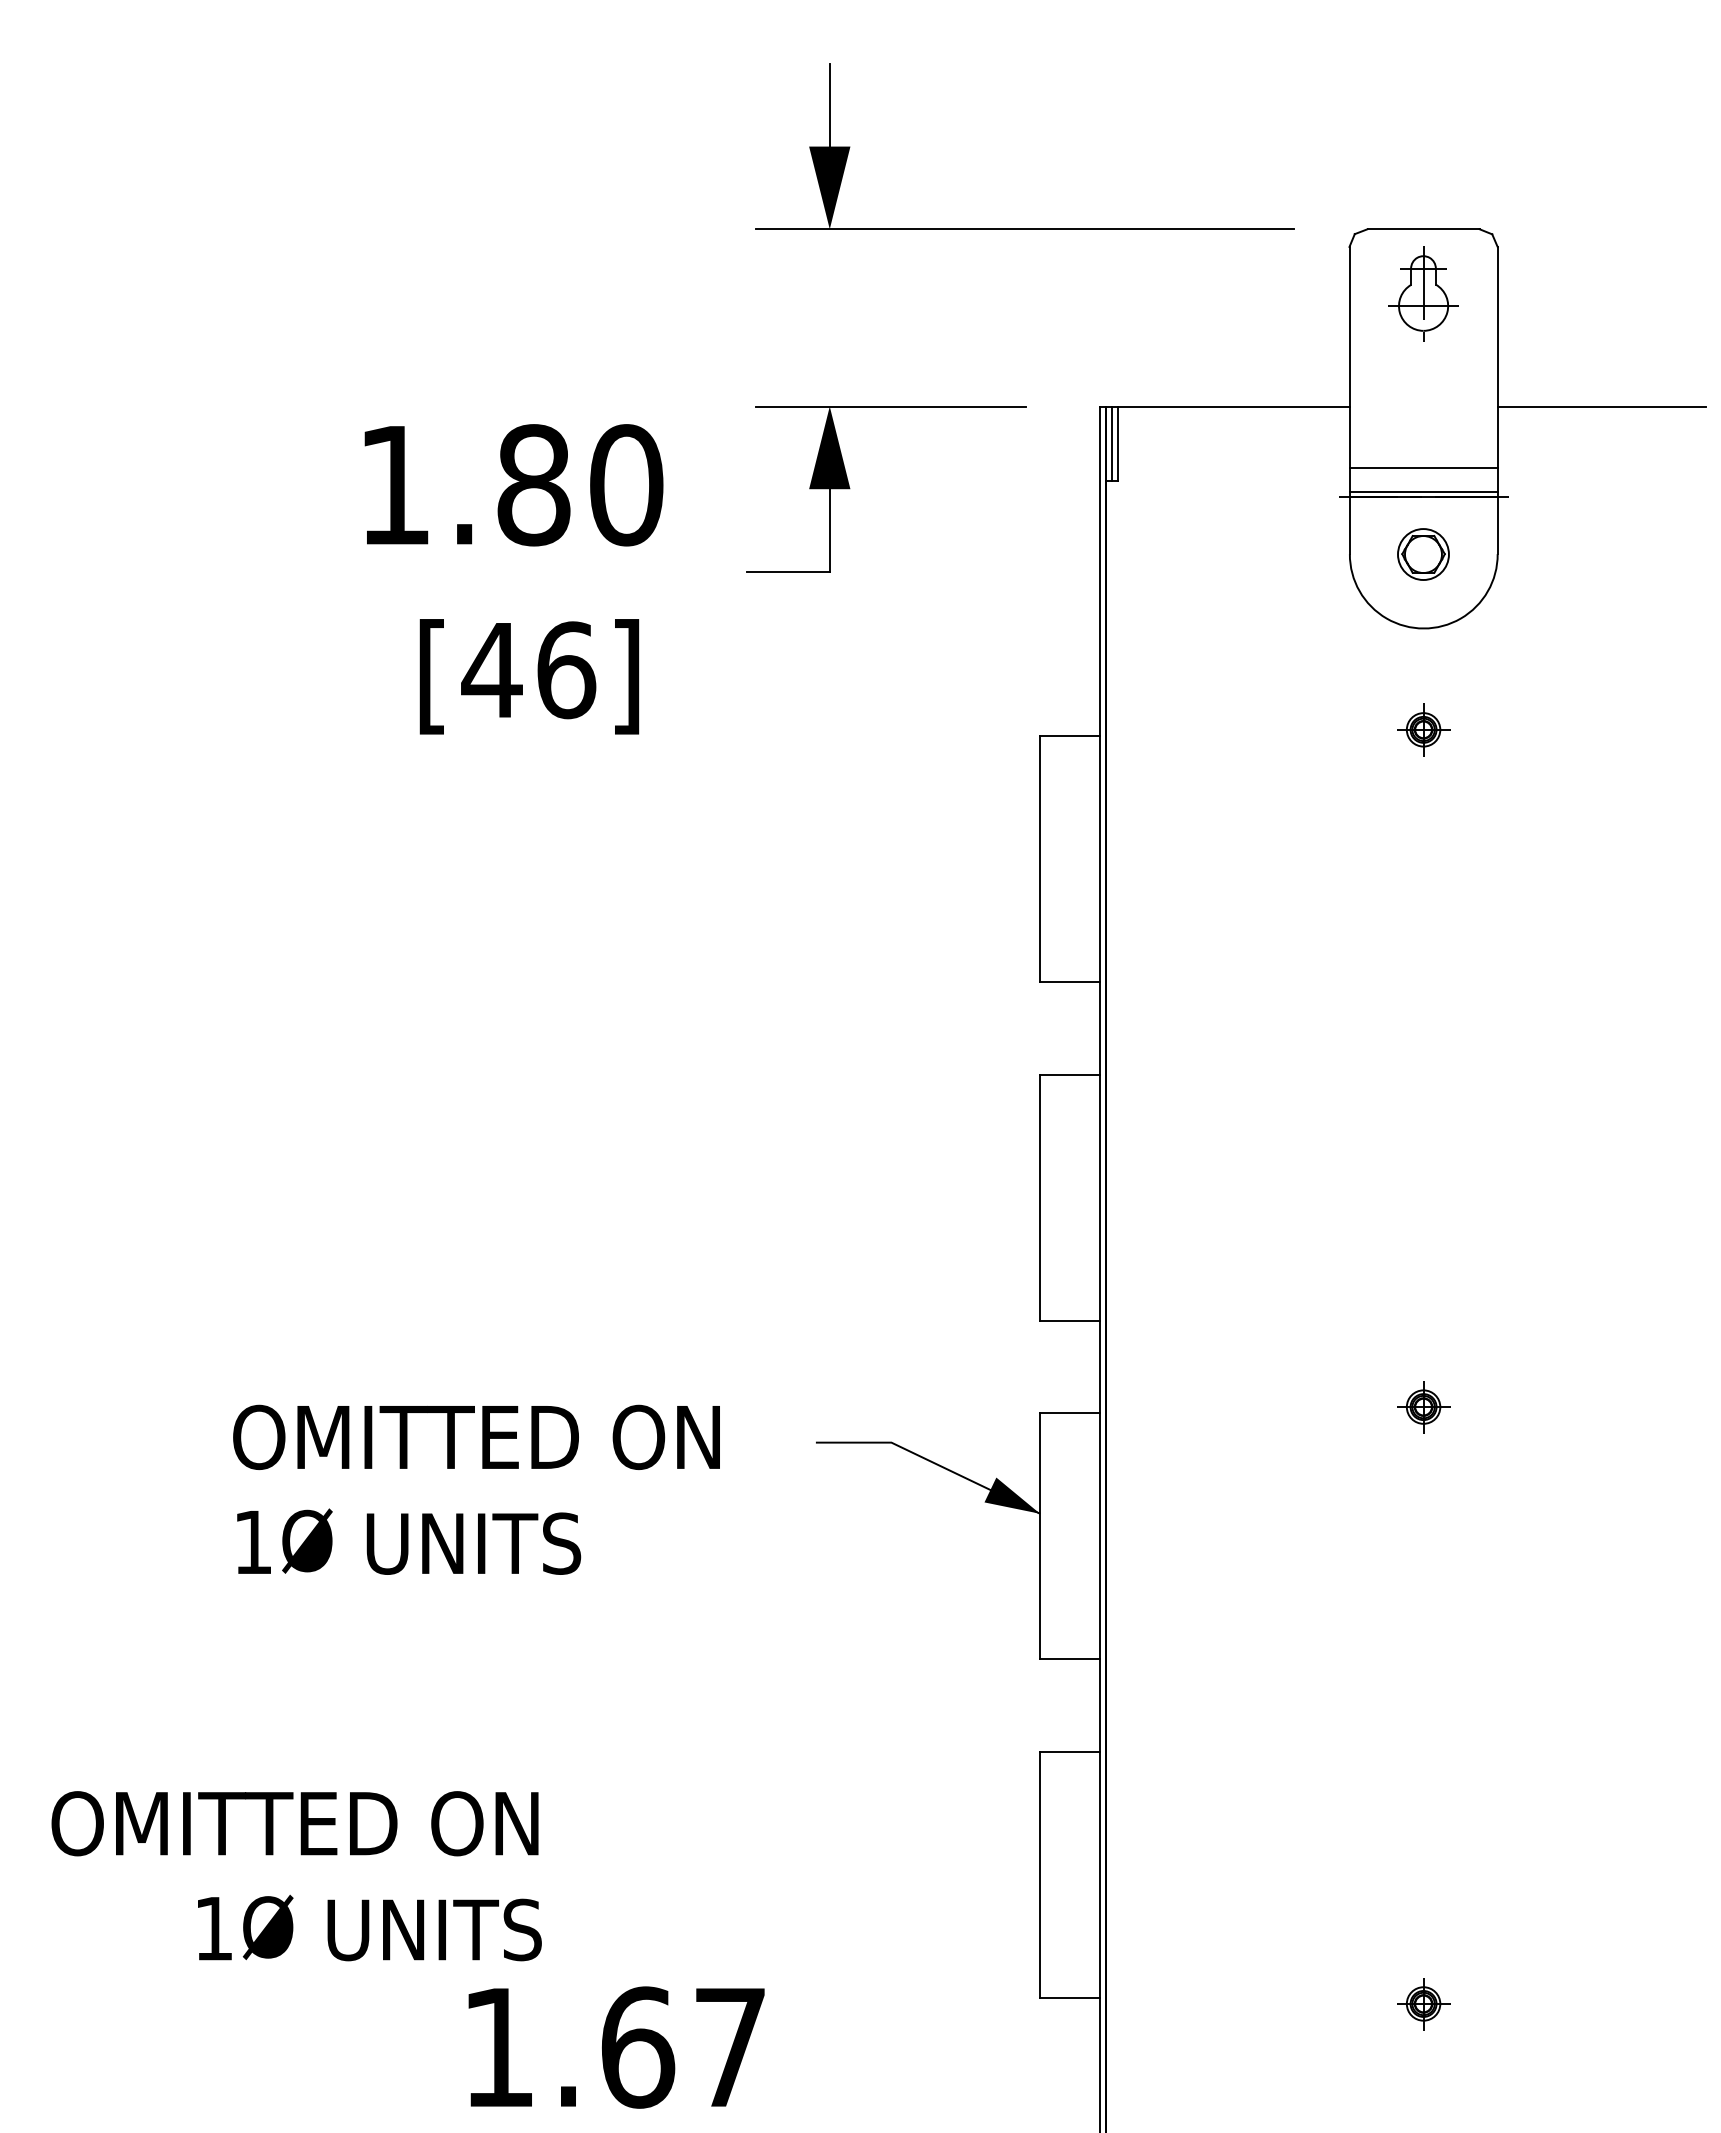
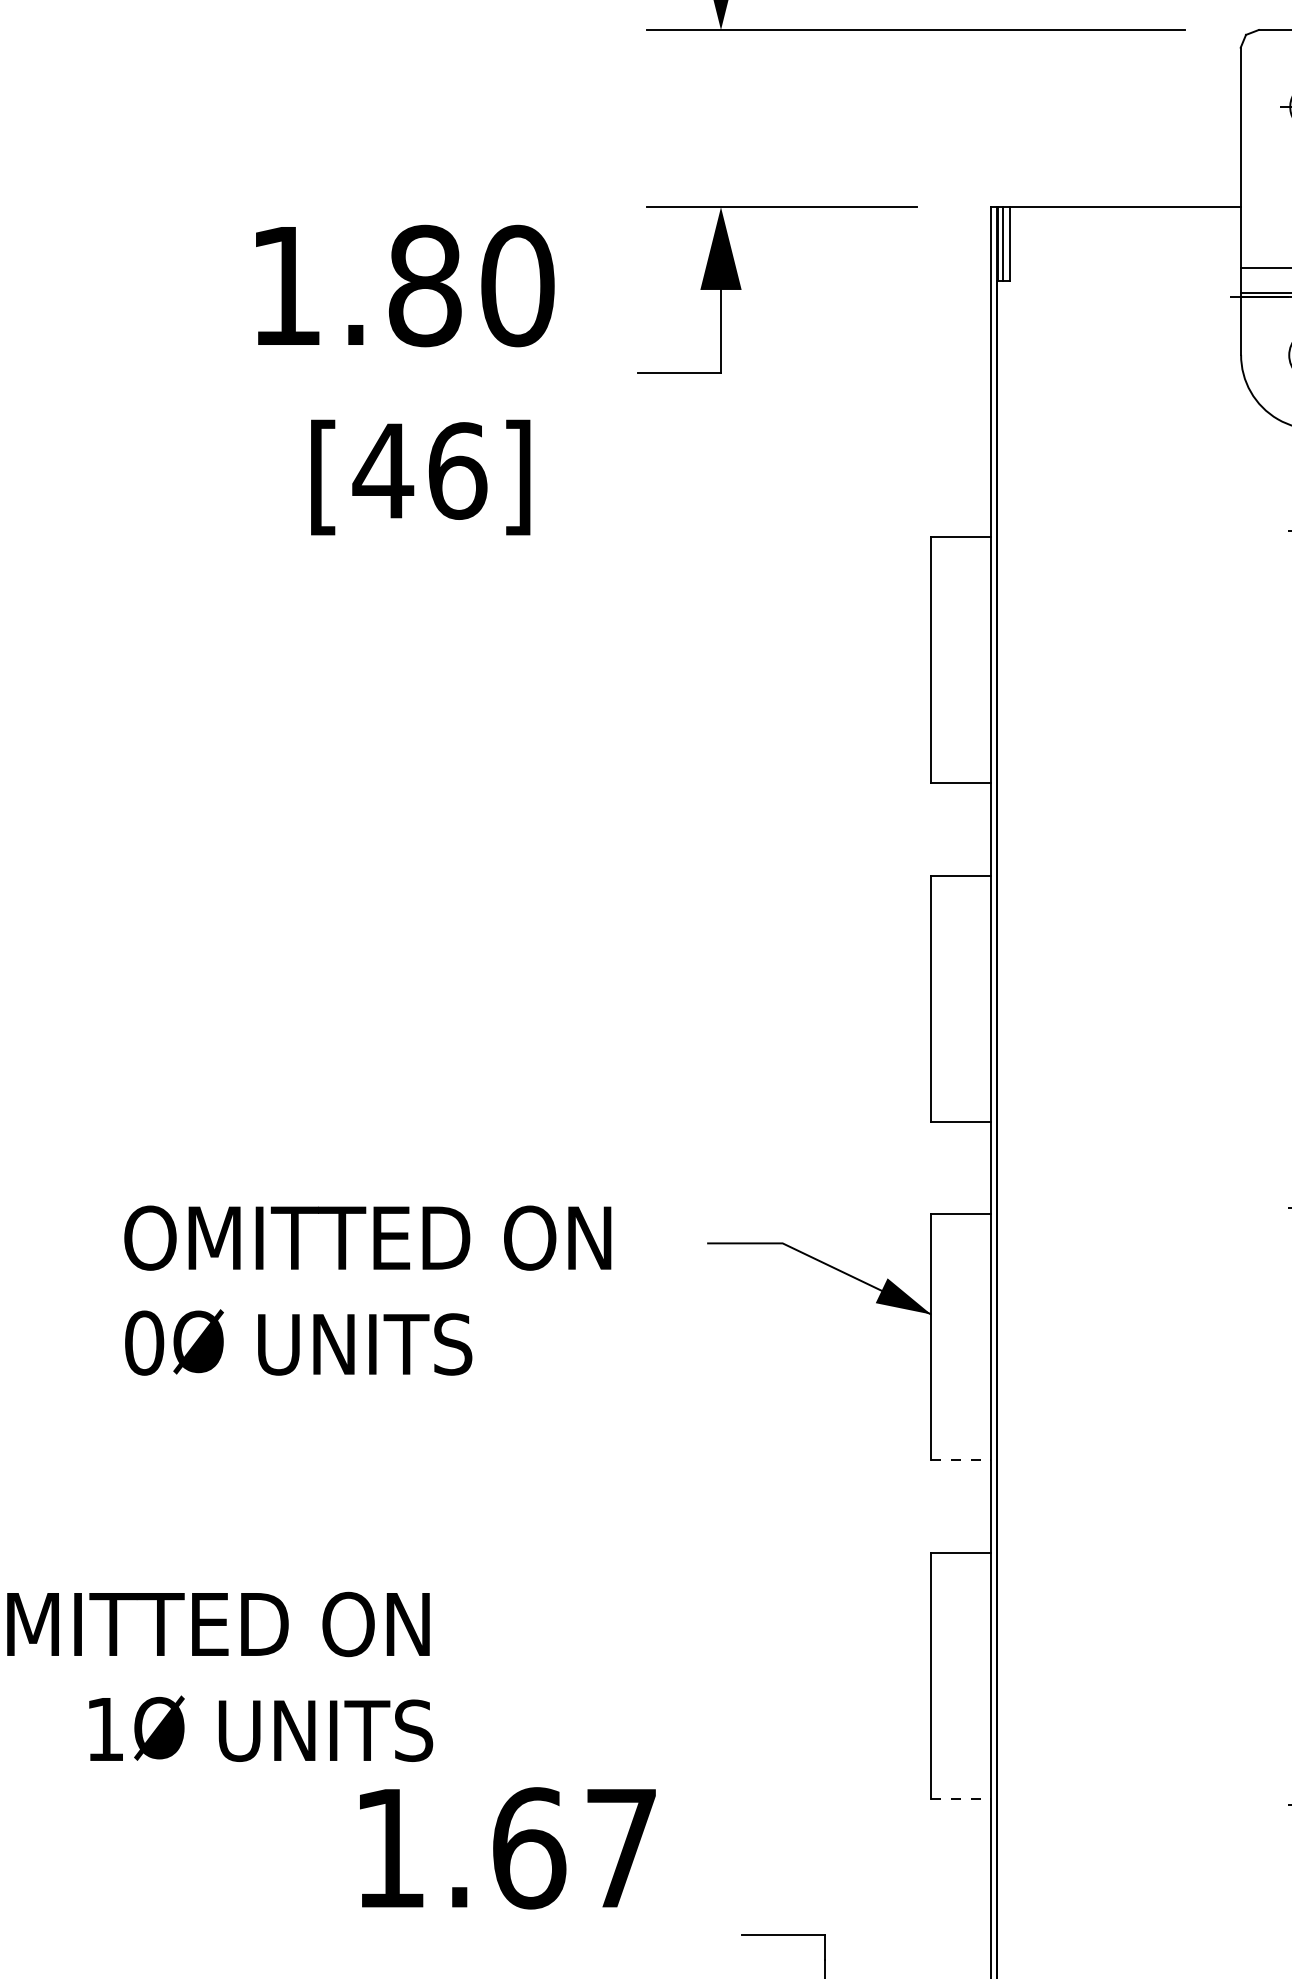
text: (252, 1541) -> (143, 1342), 1 -> 0
line: (1069, 1659) -> (960, 1460), solid -> dashed
line: (1069, 1998) -> (960, 1799), solid -> dashed

